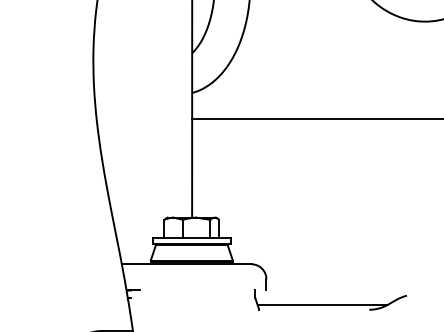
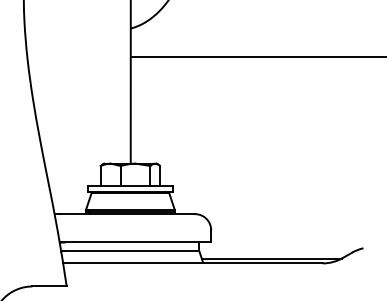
line: (203, 290) -> (143, 242), added
line: (193, 298) -> (132, 251), added
line: (249, 309) -> (192, 263), added

